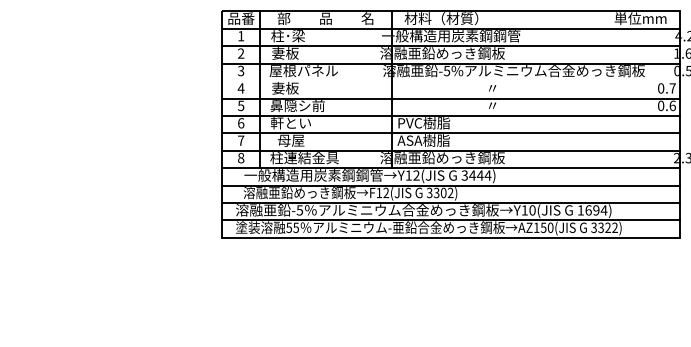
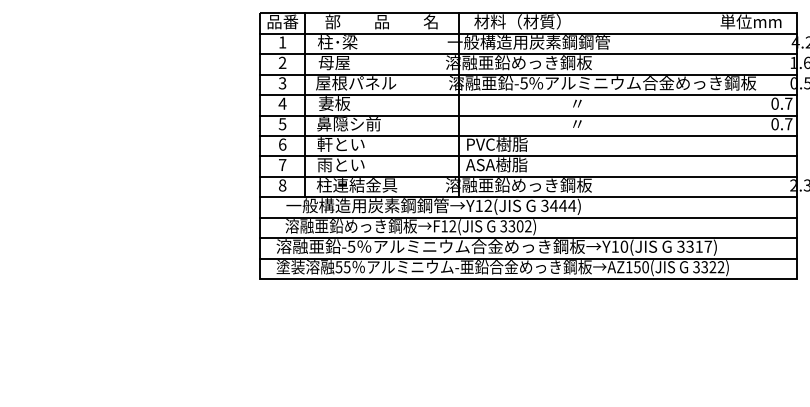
text: (285, 53) -> (334, 62), 妻板 -> 母屋
line: (451, 81) -> (529, 95), added
text: (672, 105) -> (788, 123), 0.6 -> 0.7
text: (290, 140) -> (340, 164), 母屋 -> 雨とい
text: (592, 210) -> (694, 246), 1694) -> 3317)

